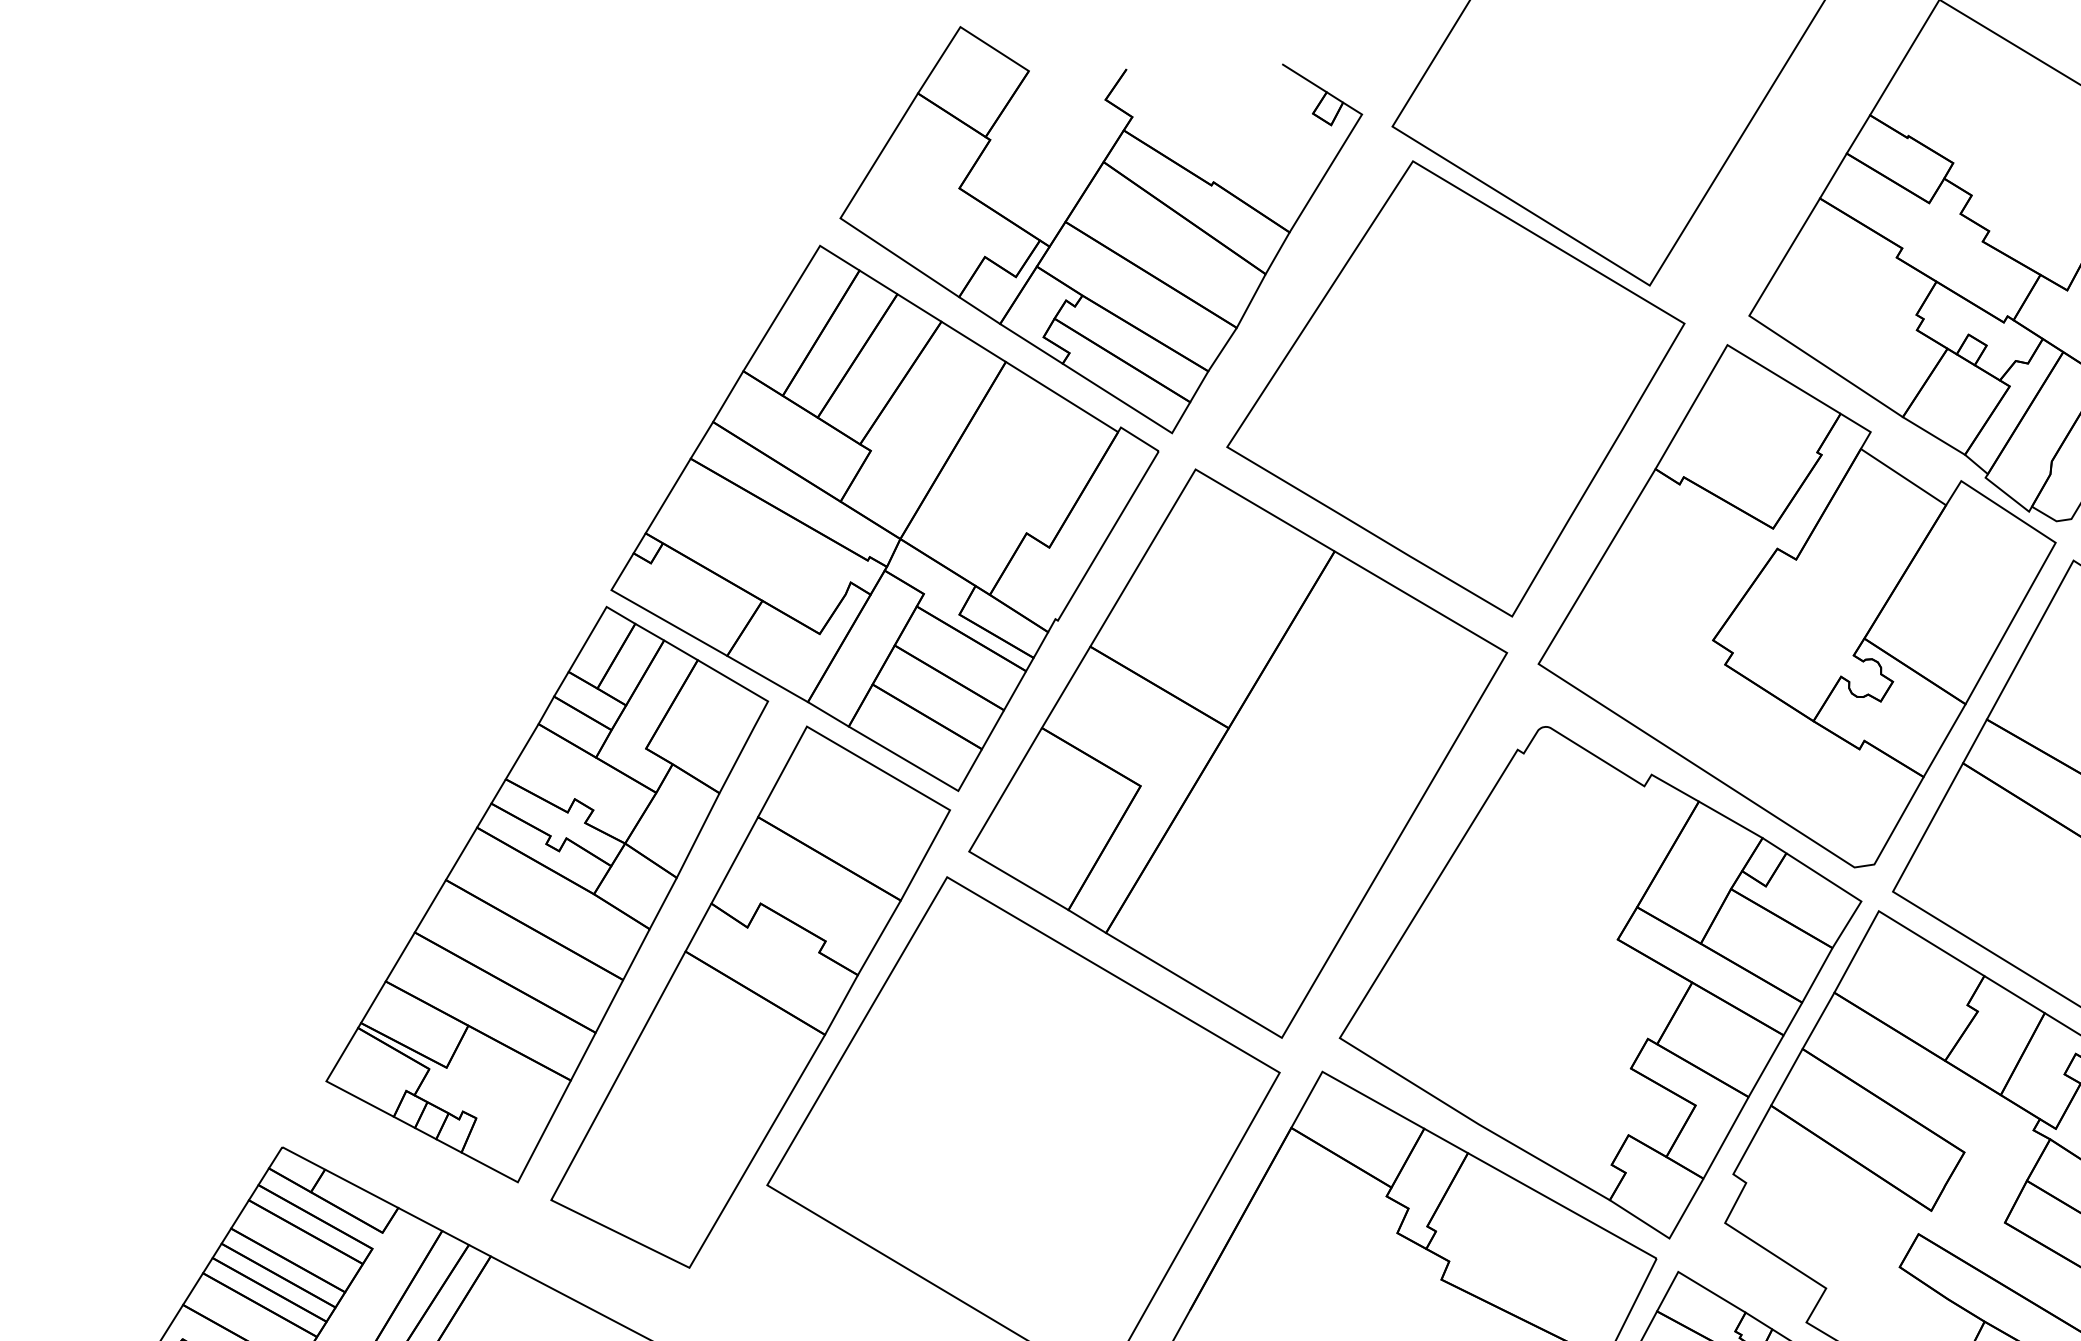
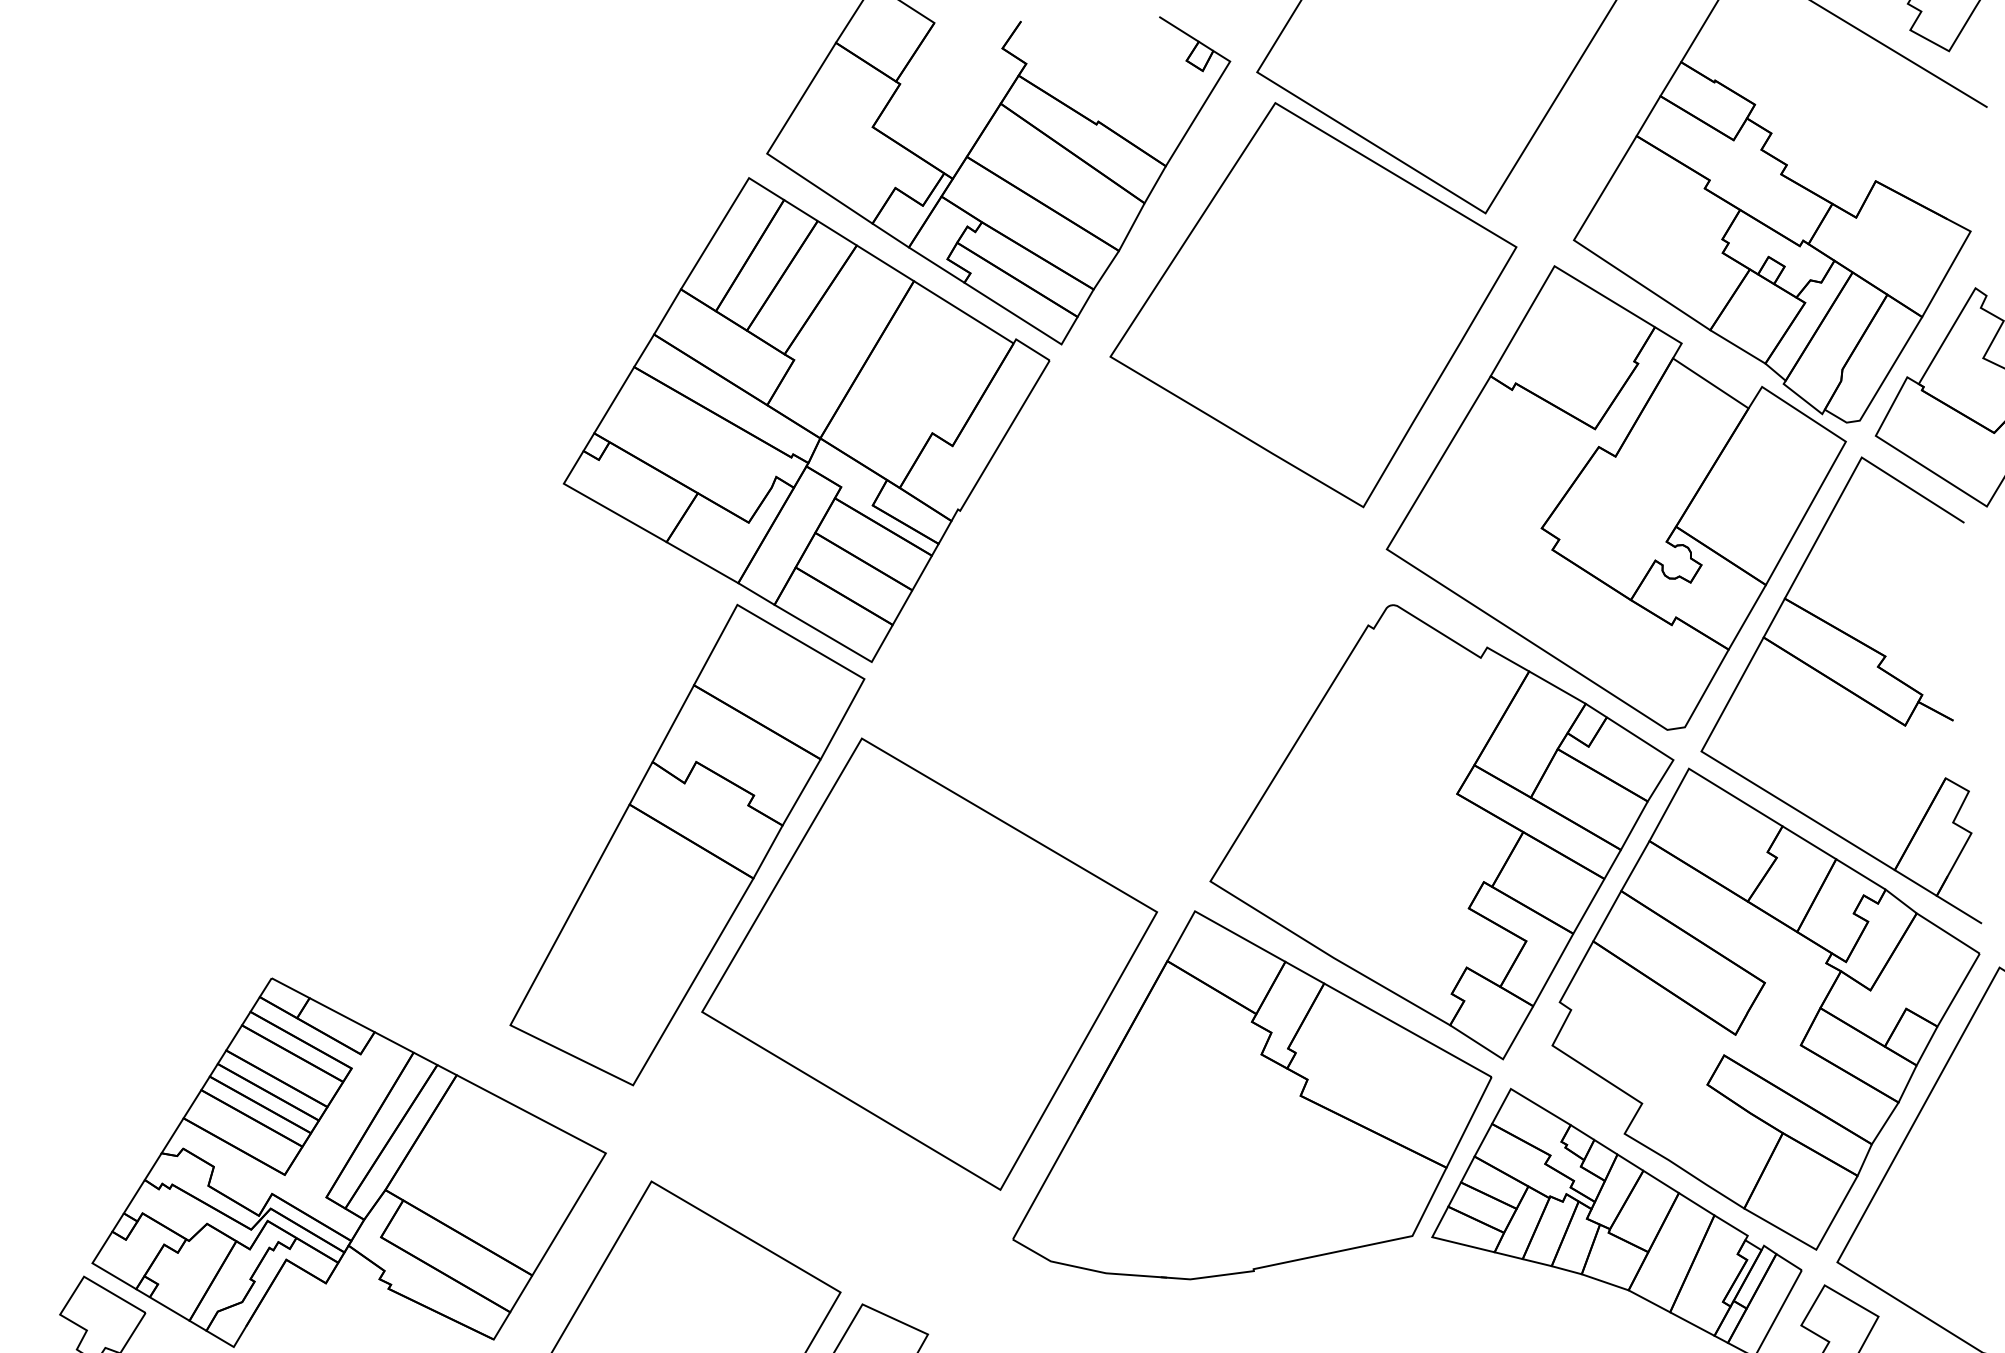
part: (1237, 753) -> (1119, 628), removed
part: (546, 894) -> (506, 753), removed

